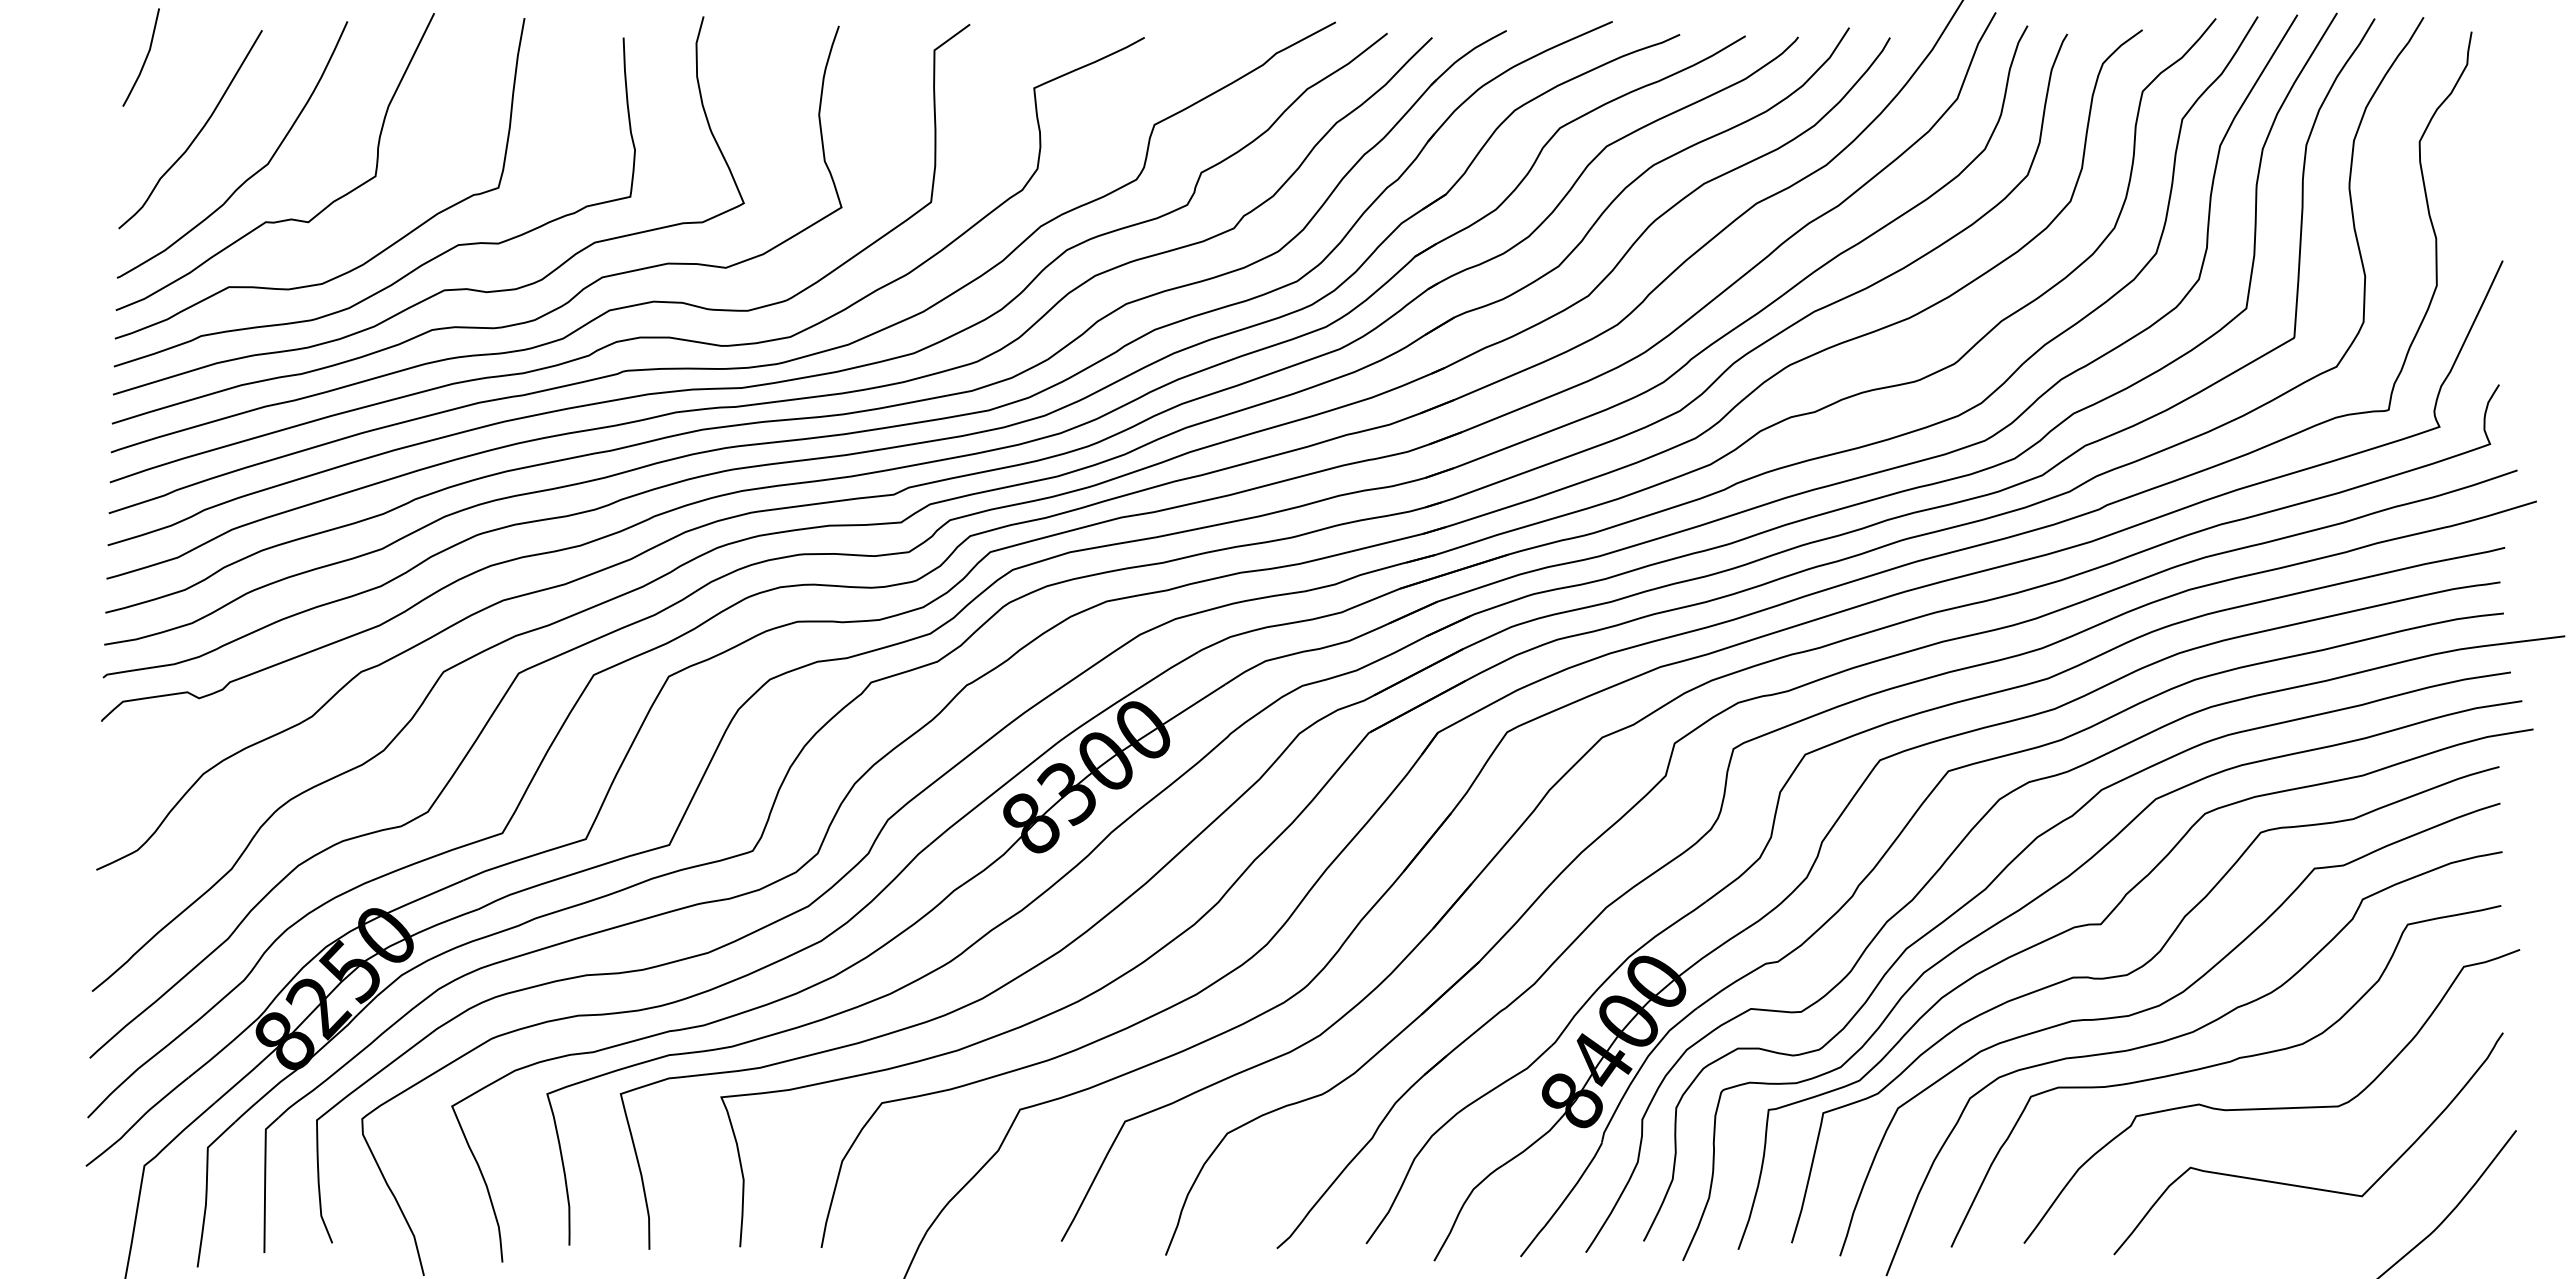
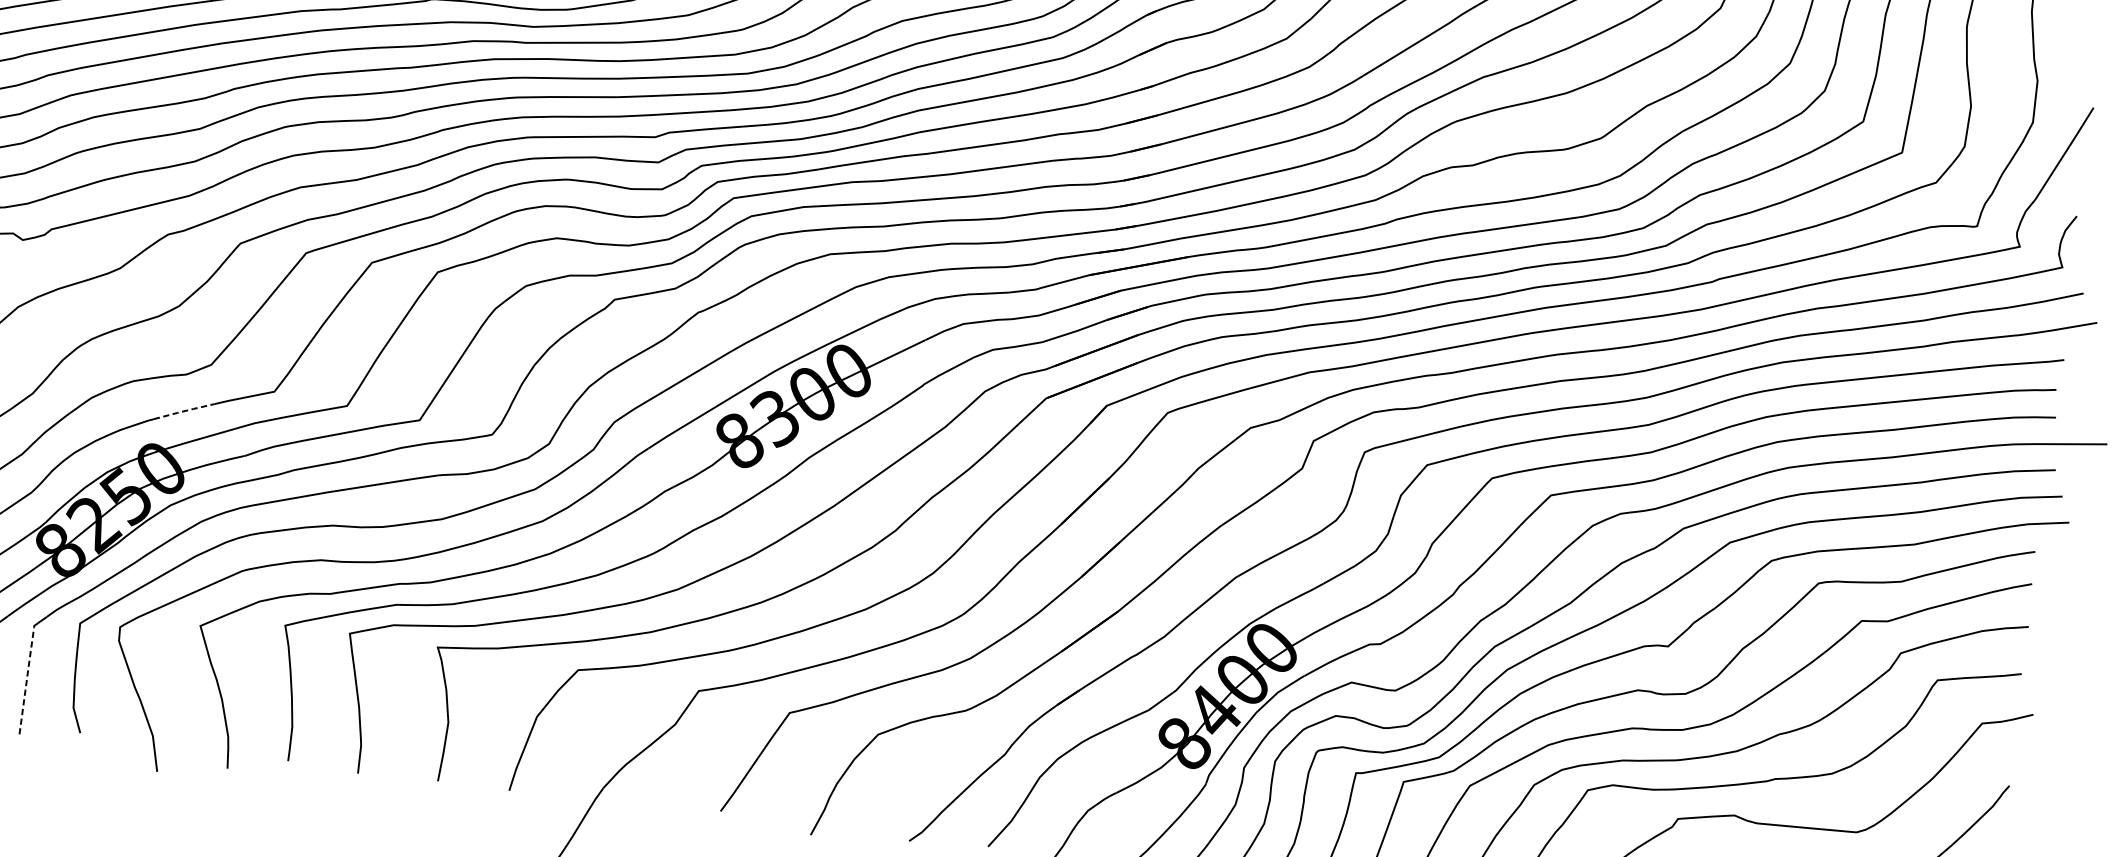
line: (404, 867) -> (184, 411), solid -> dashed
line: (265, 1191) -> (27, 680), solid -> dashed

